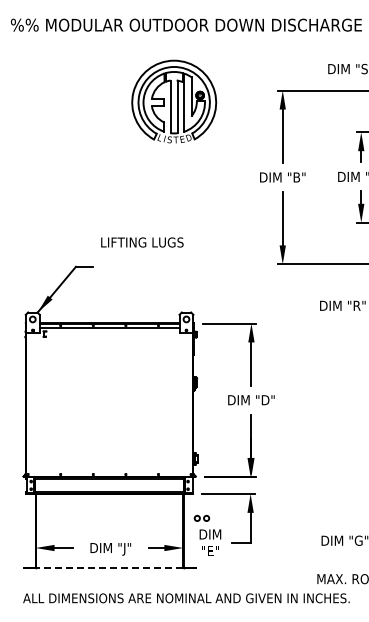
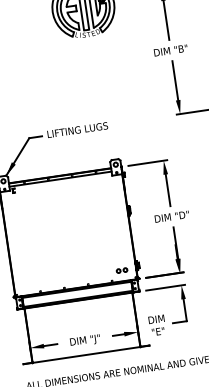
text: (142, 242) -> (77, 130), moved
part: (201, 517) -> (121, 269), moved
line: (109, 568) -> (86, 355), dashed -> solid

